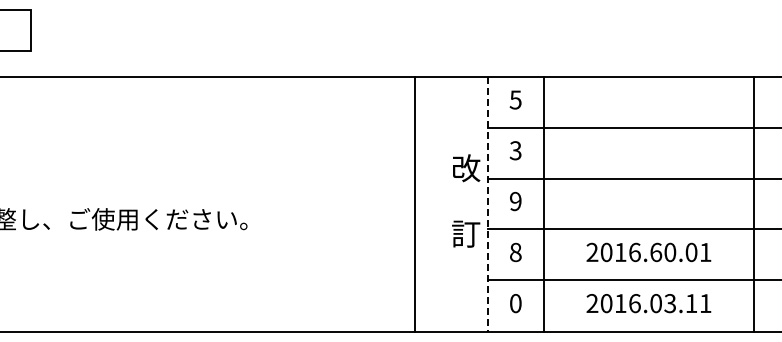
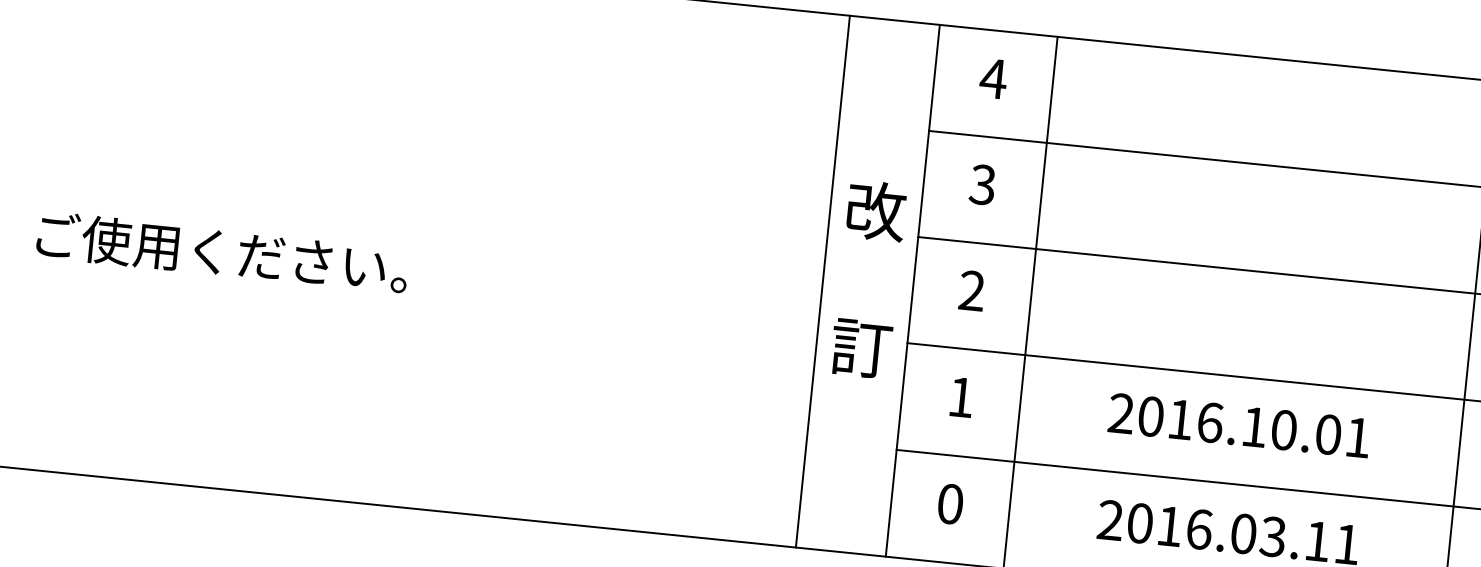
text: (515, 99) -> (993, 77), 5 -> 4
text: (515, 201) -> (971, 290), 9 -> 2
line: (414, 204) -> (822, 282), moved
line: (487, 204) -> (912, 291), dashed -> solid
text: (515, 252) -> (960, 397), 8 -> 1
text: (656, 252) -> (1255, 427), 2016.60.01 -> 2016.10.01

